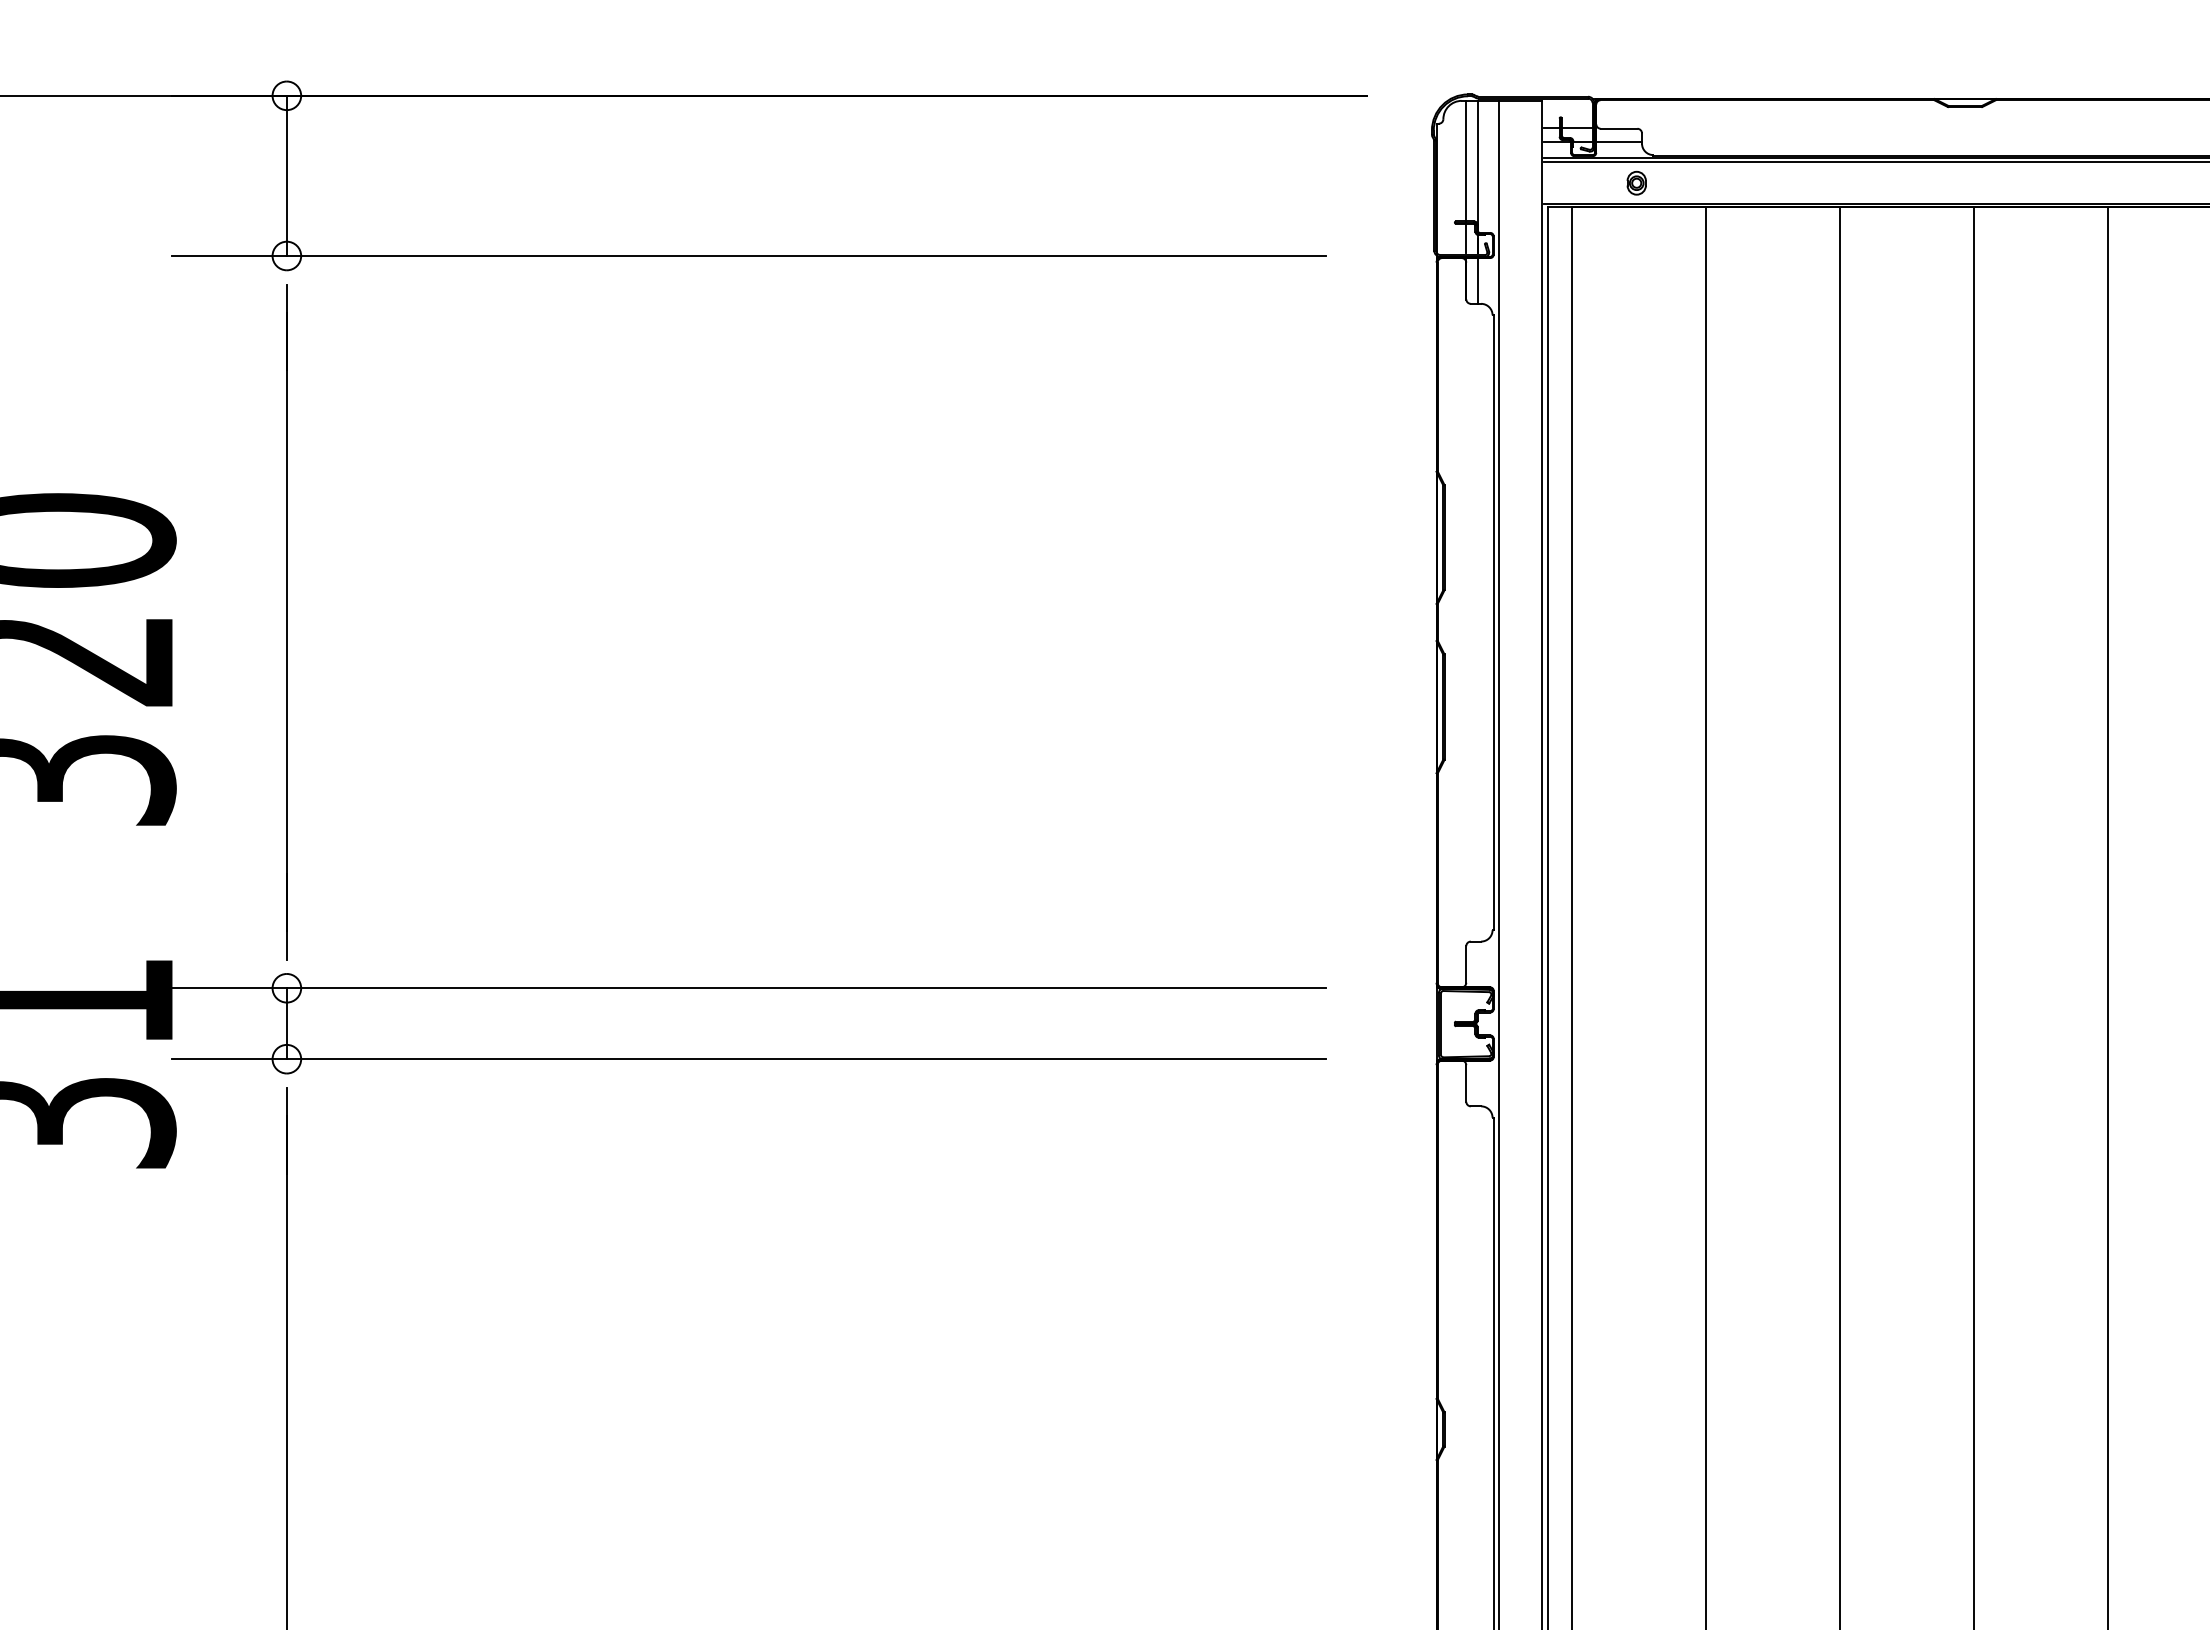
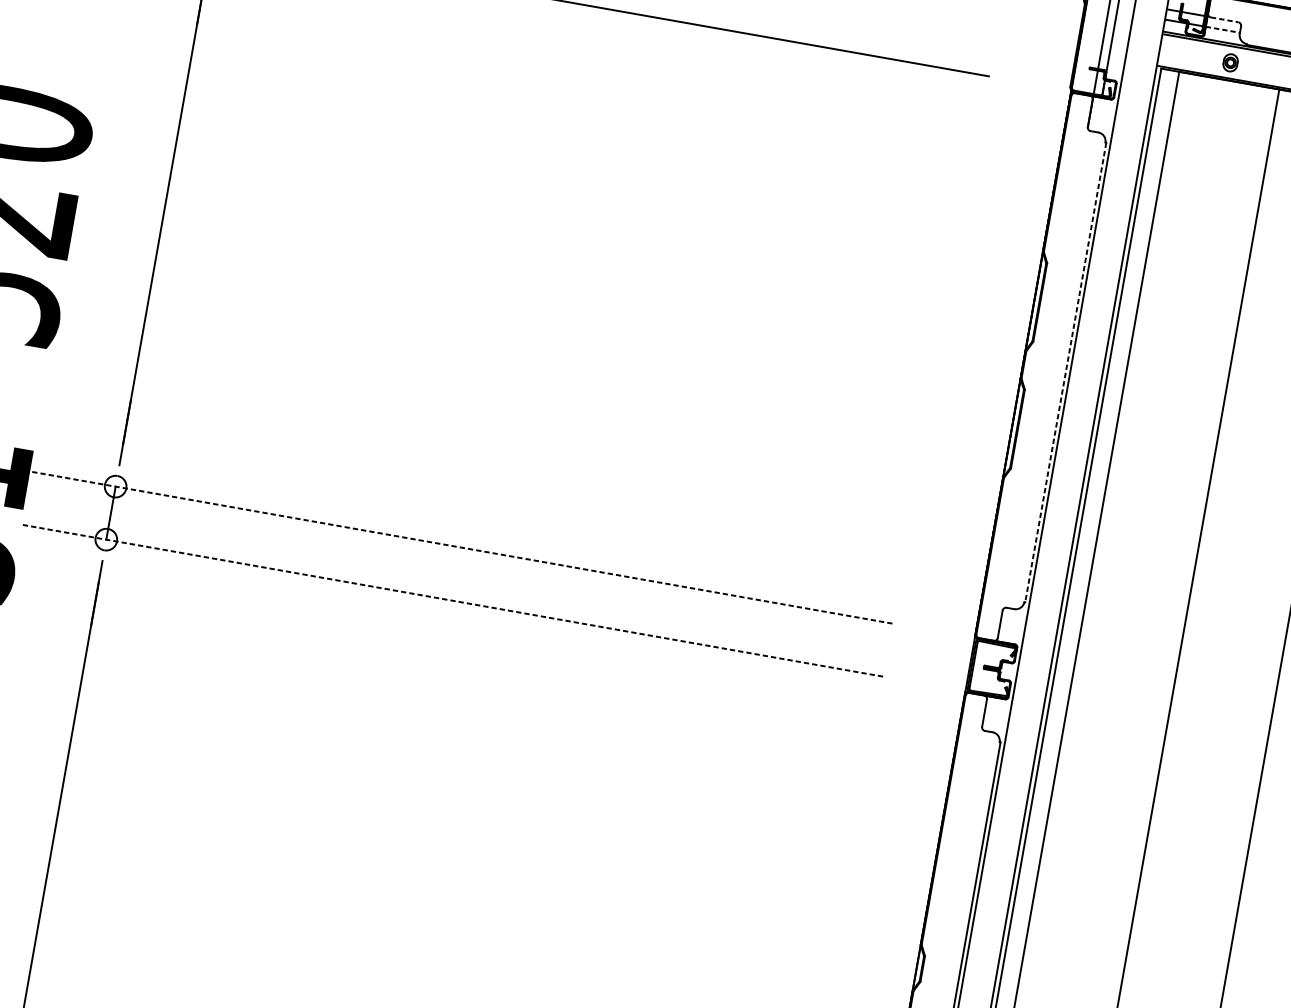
line: (1619, 128) -> (1224, 19), solid -> dashed
line: (1619, 142) -> (1223, 30), solid -> dashed
line: (1477, 281) -> (1098, 115), removed
line: (1493, 623) -> (1065, 373), solid -> dashed
line: (749, 988) -> (461, 547), solid -> dashed
line: (749, 1059) -> (452, 600), solid -> dashed

